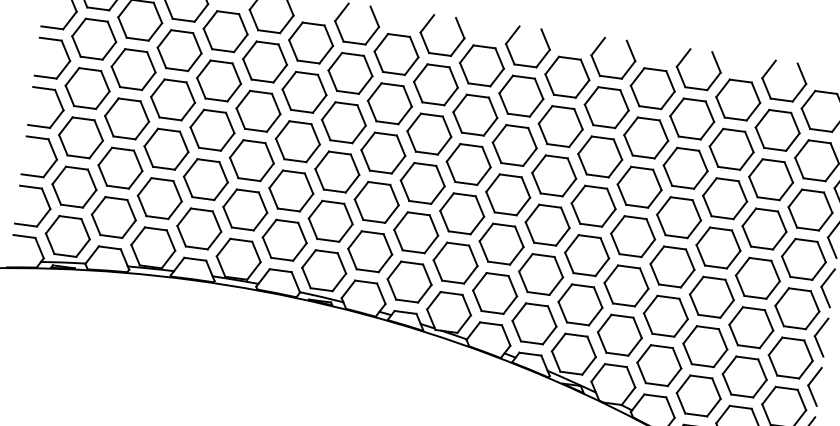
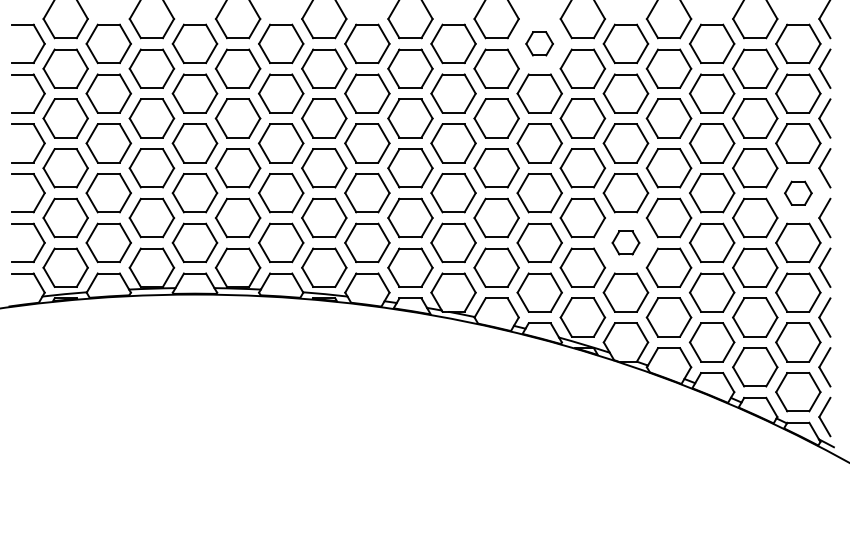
part: (567, 76) -> (539, 43), size x0.6
part: (804, 259) -> (798, 193), size x0.6
part: (626, 285) -> (625, 242), size x0.6

